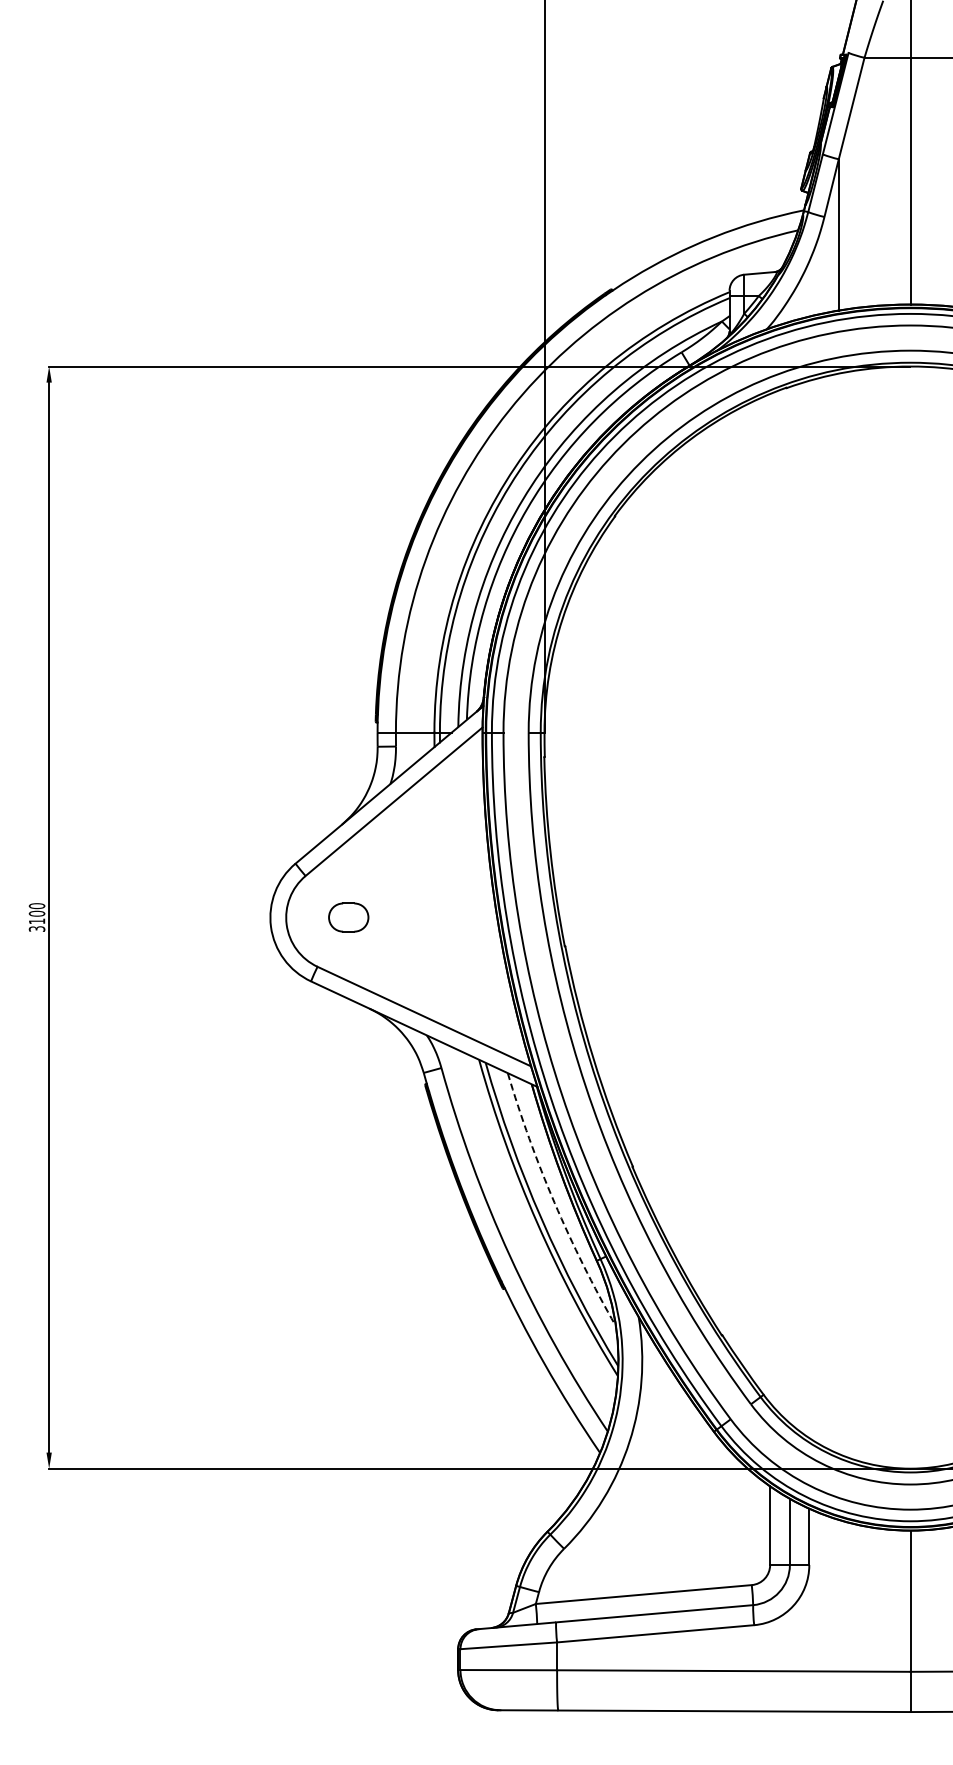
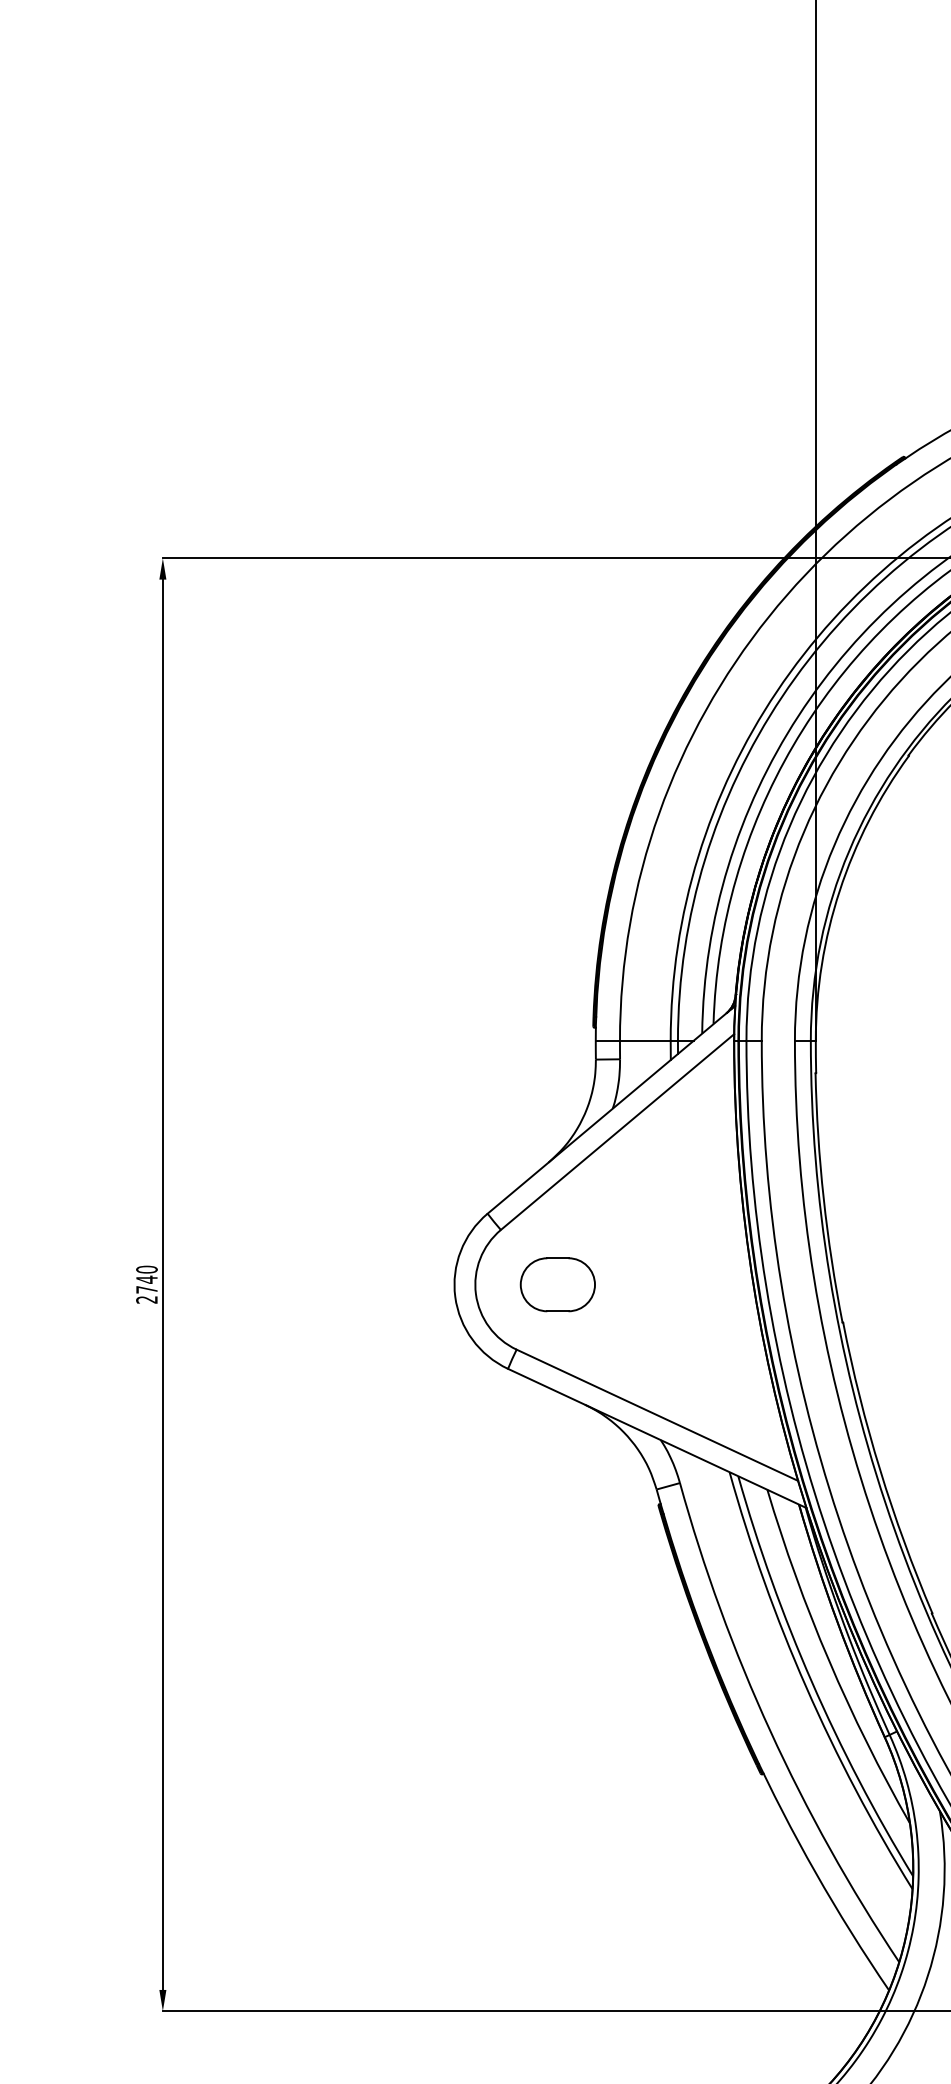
part: (348, 917) -> (557, 1284), size x1.43
text: (36, 920) -> (146, 1288), 3100 -> 2740
arc: (554, 1202) -> (828, 1660), dashed -> solid

